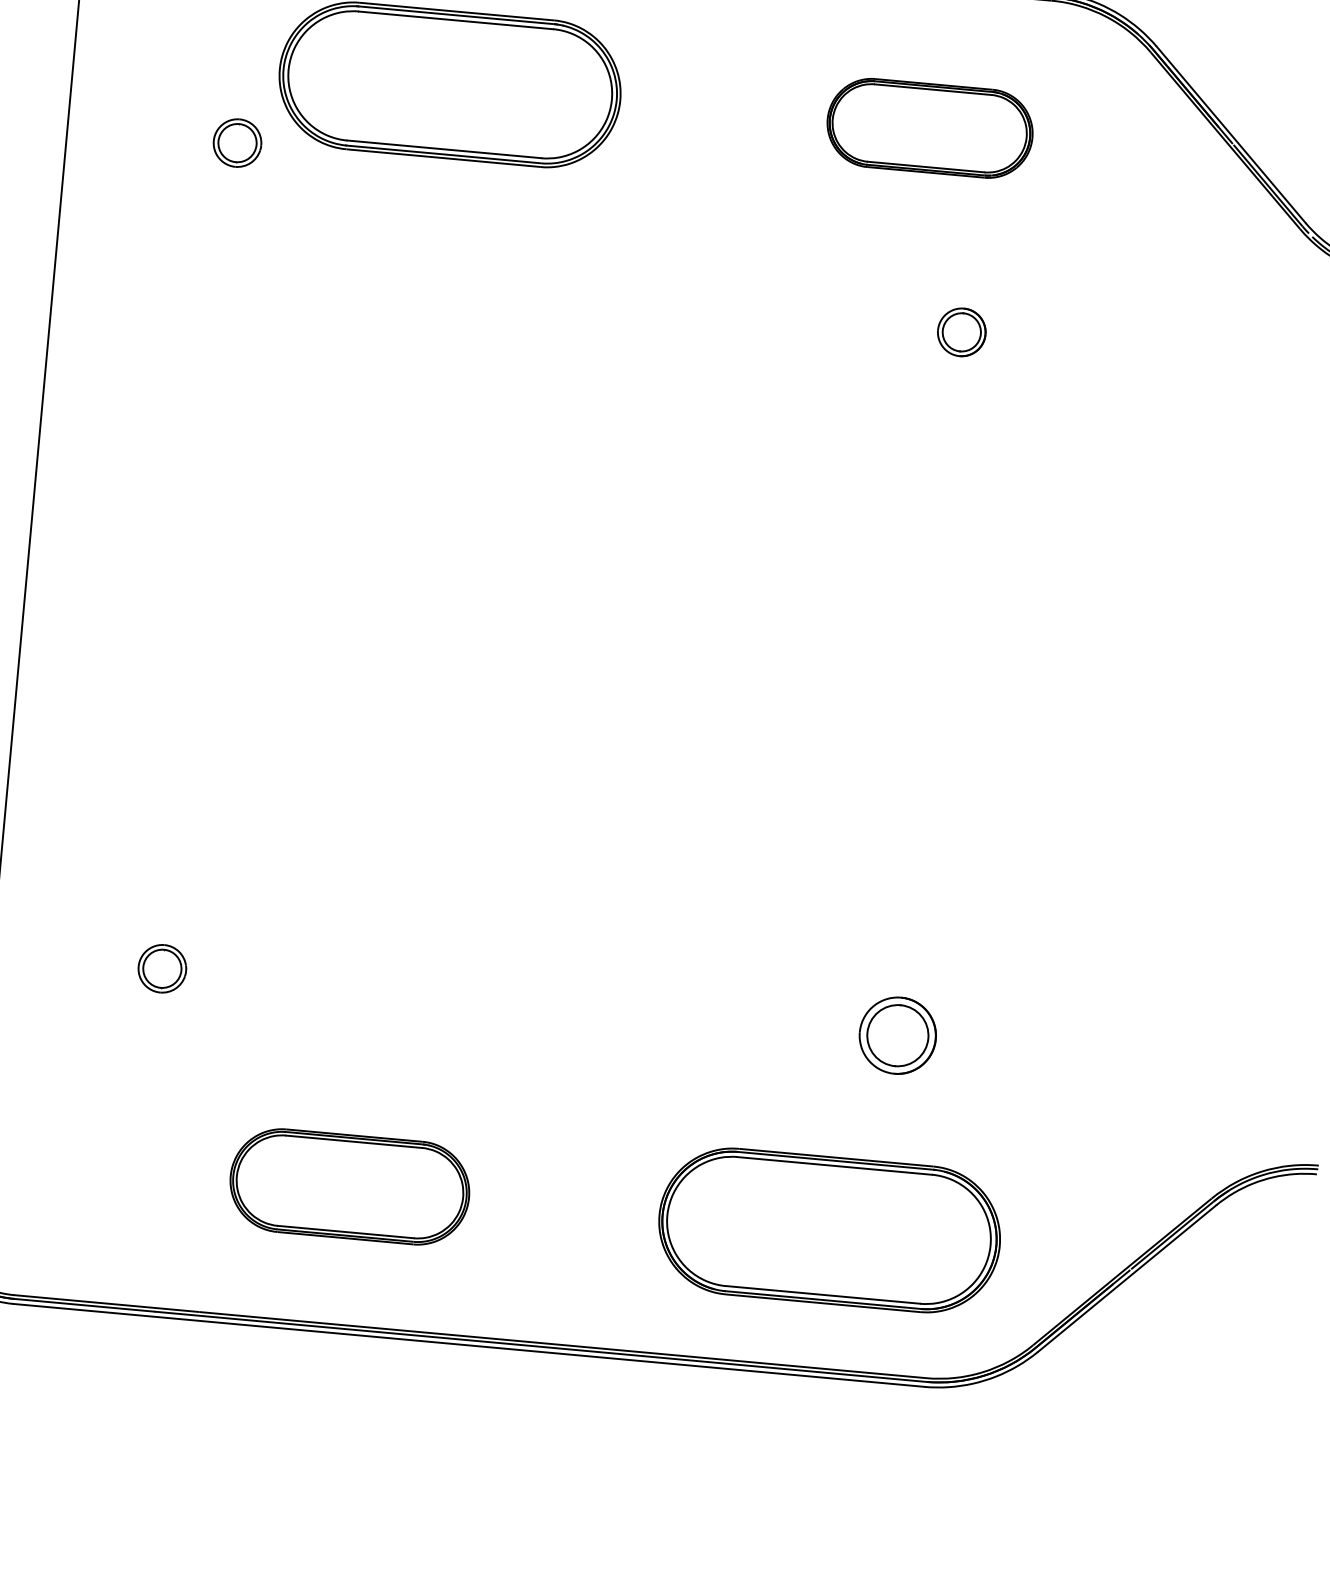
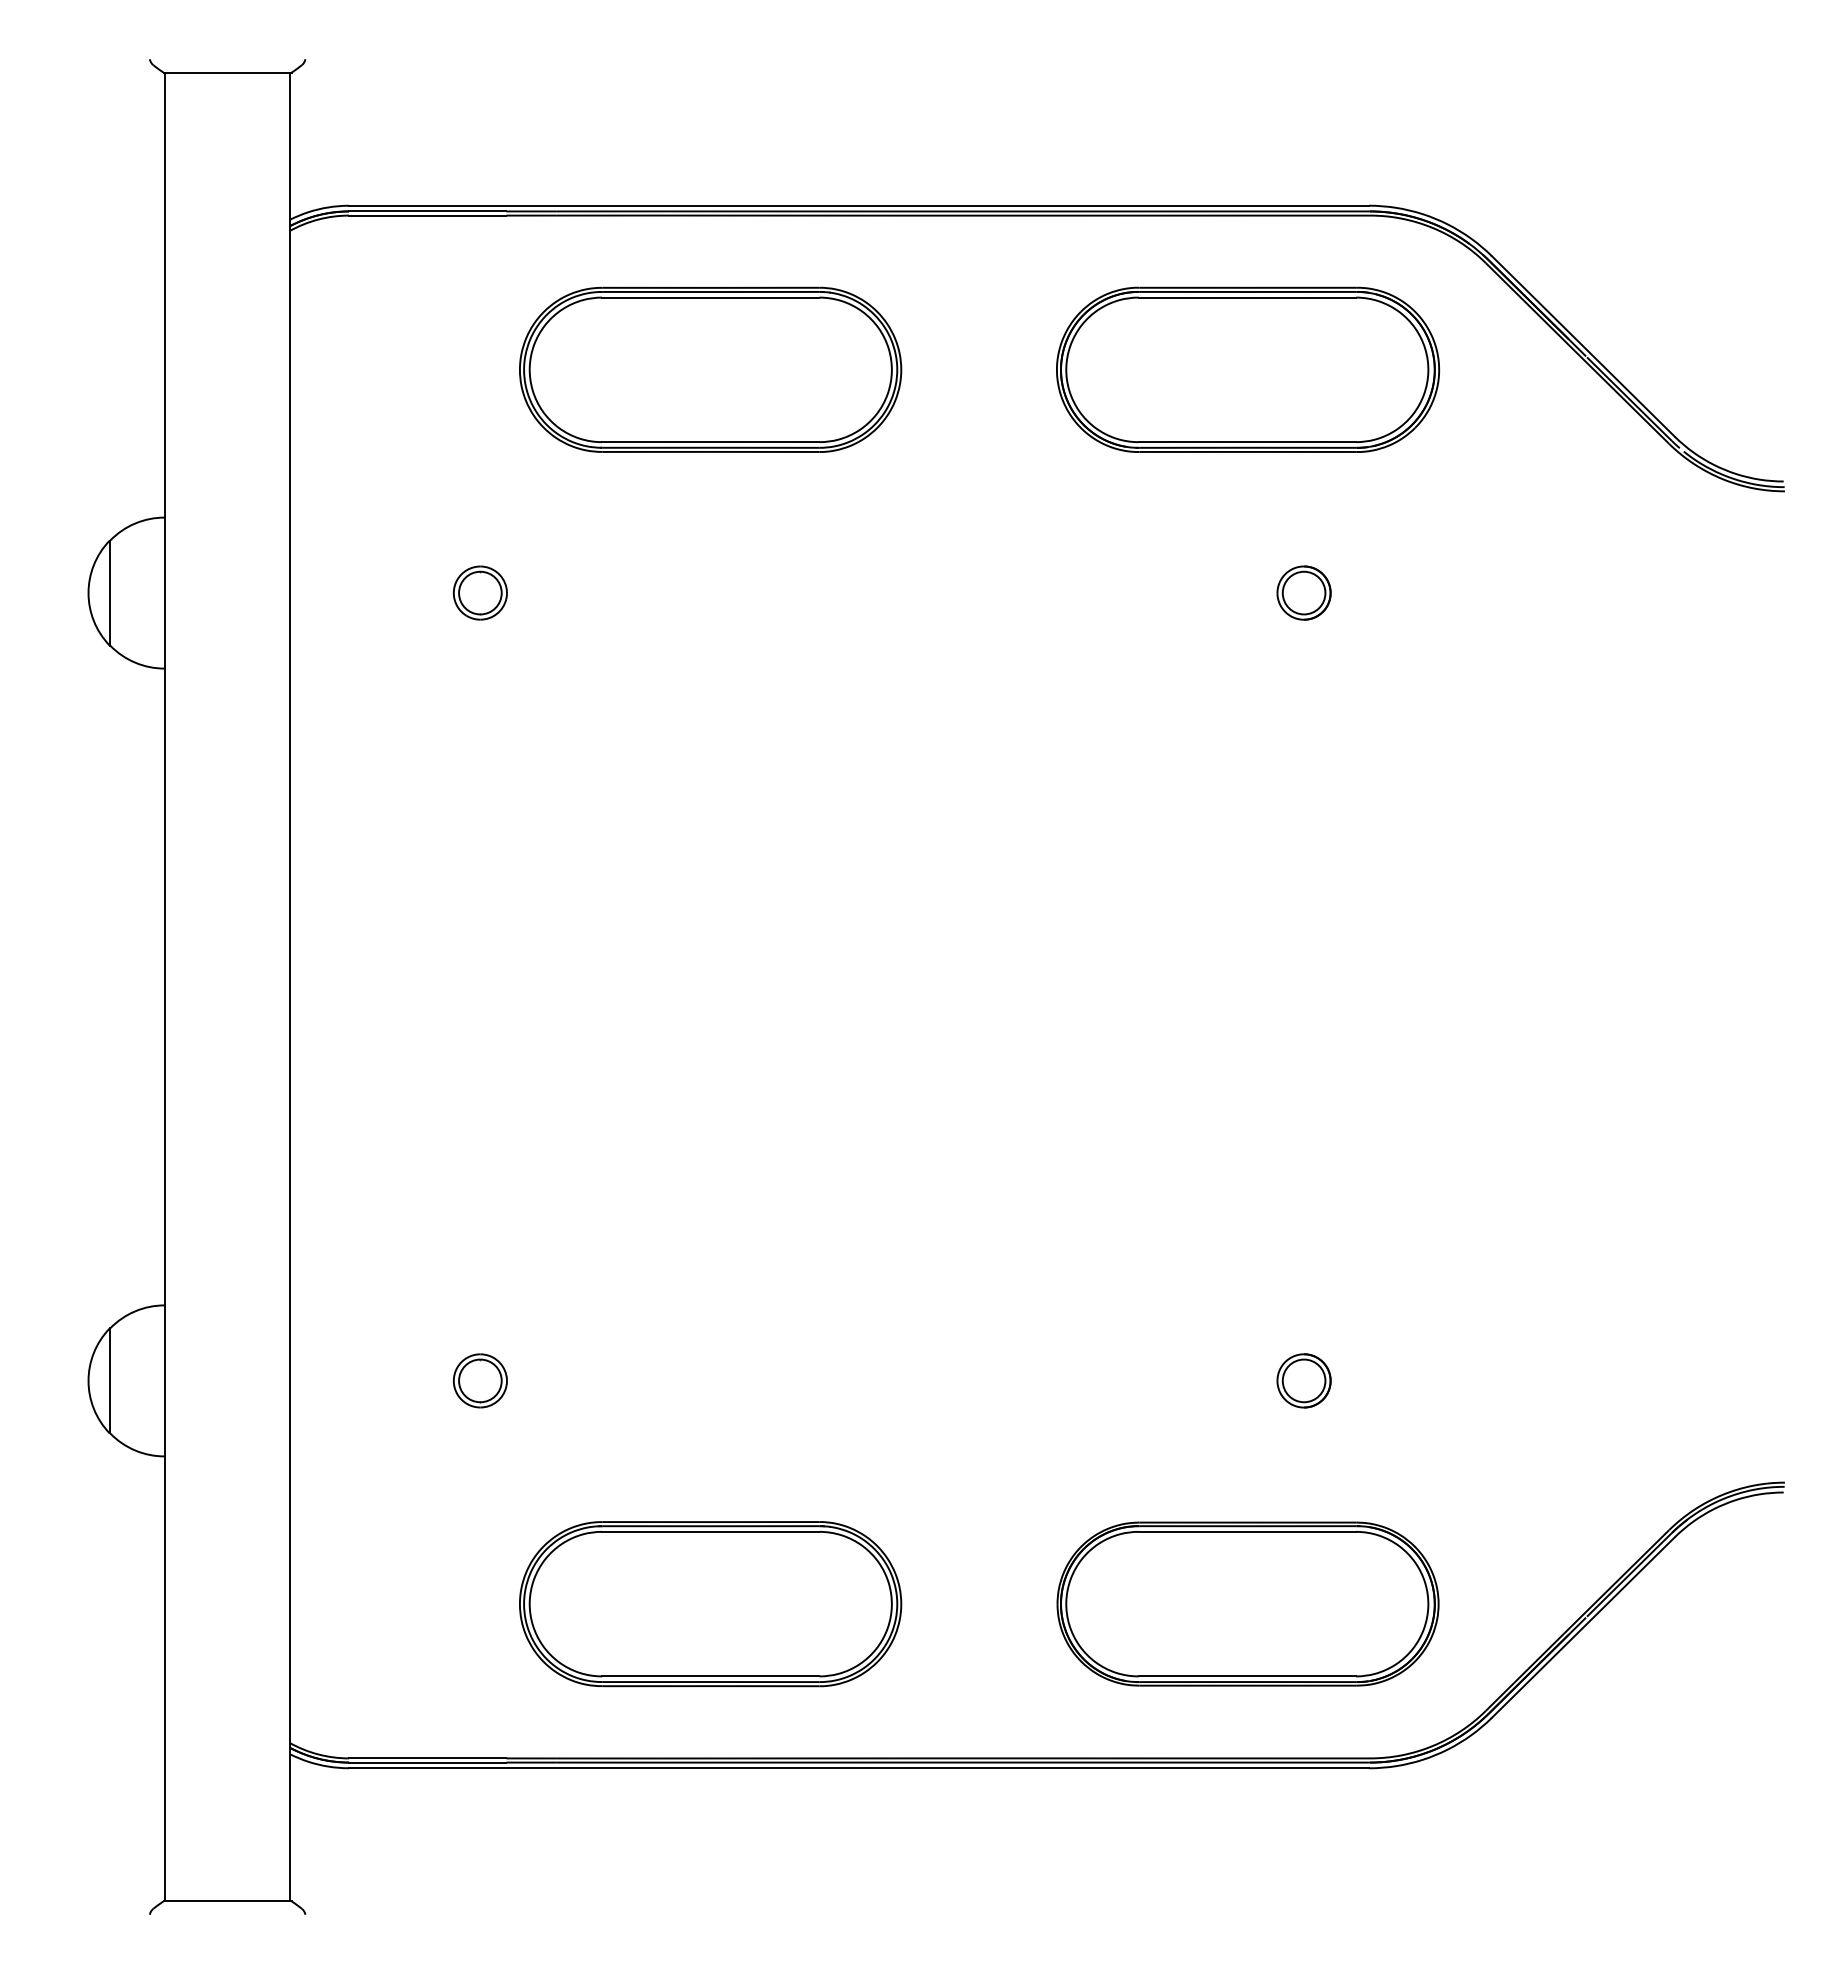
part: (930, 128) -> (1248, 369), size x1.67
part: (237, 142) -> (480, 592), moved
part: (897, 1035) -> (1303, 1380), size x0.62
part: (349, 1187) -> (710, 1604), size x1.43

